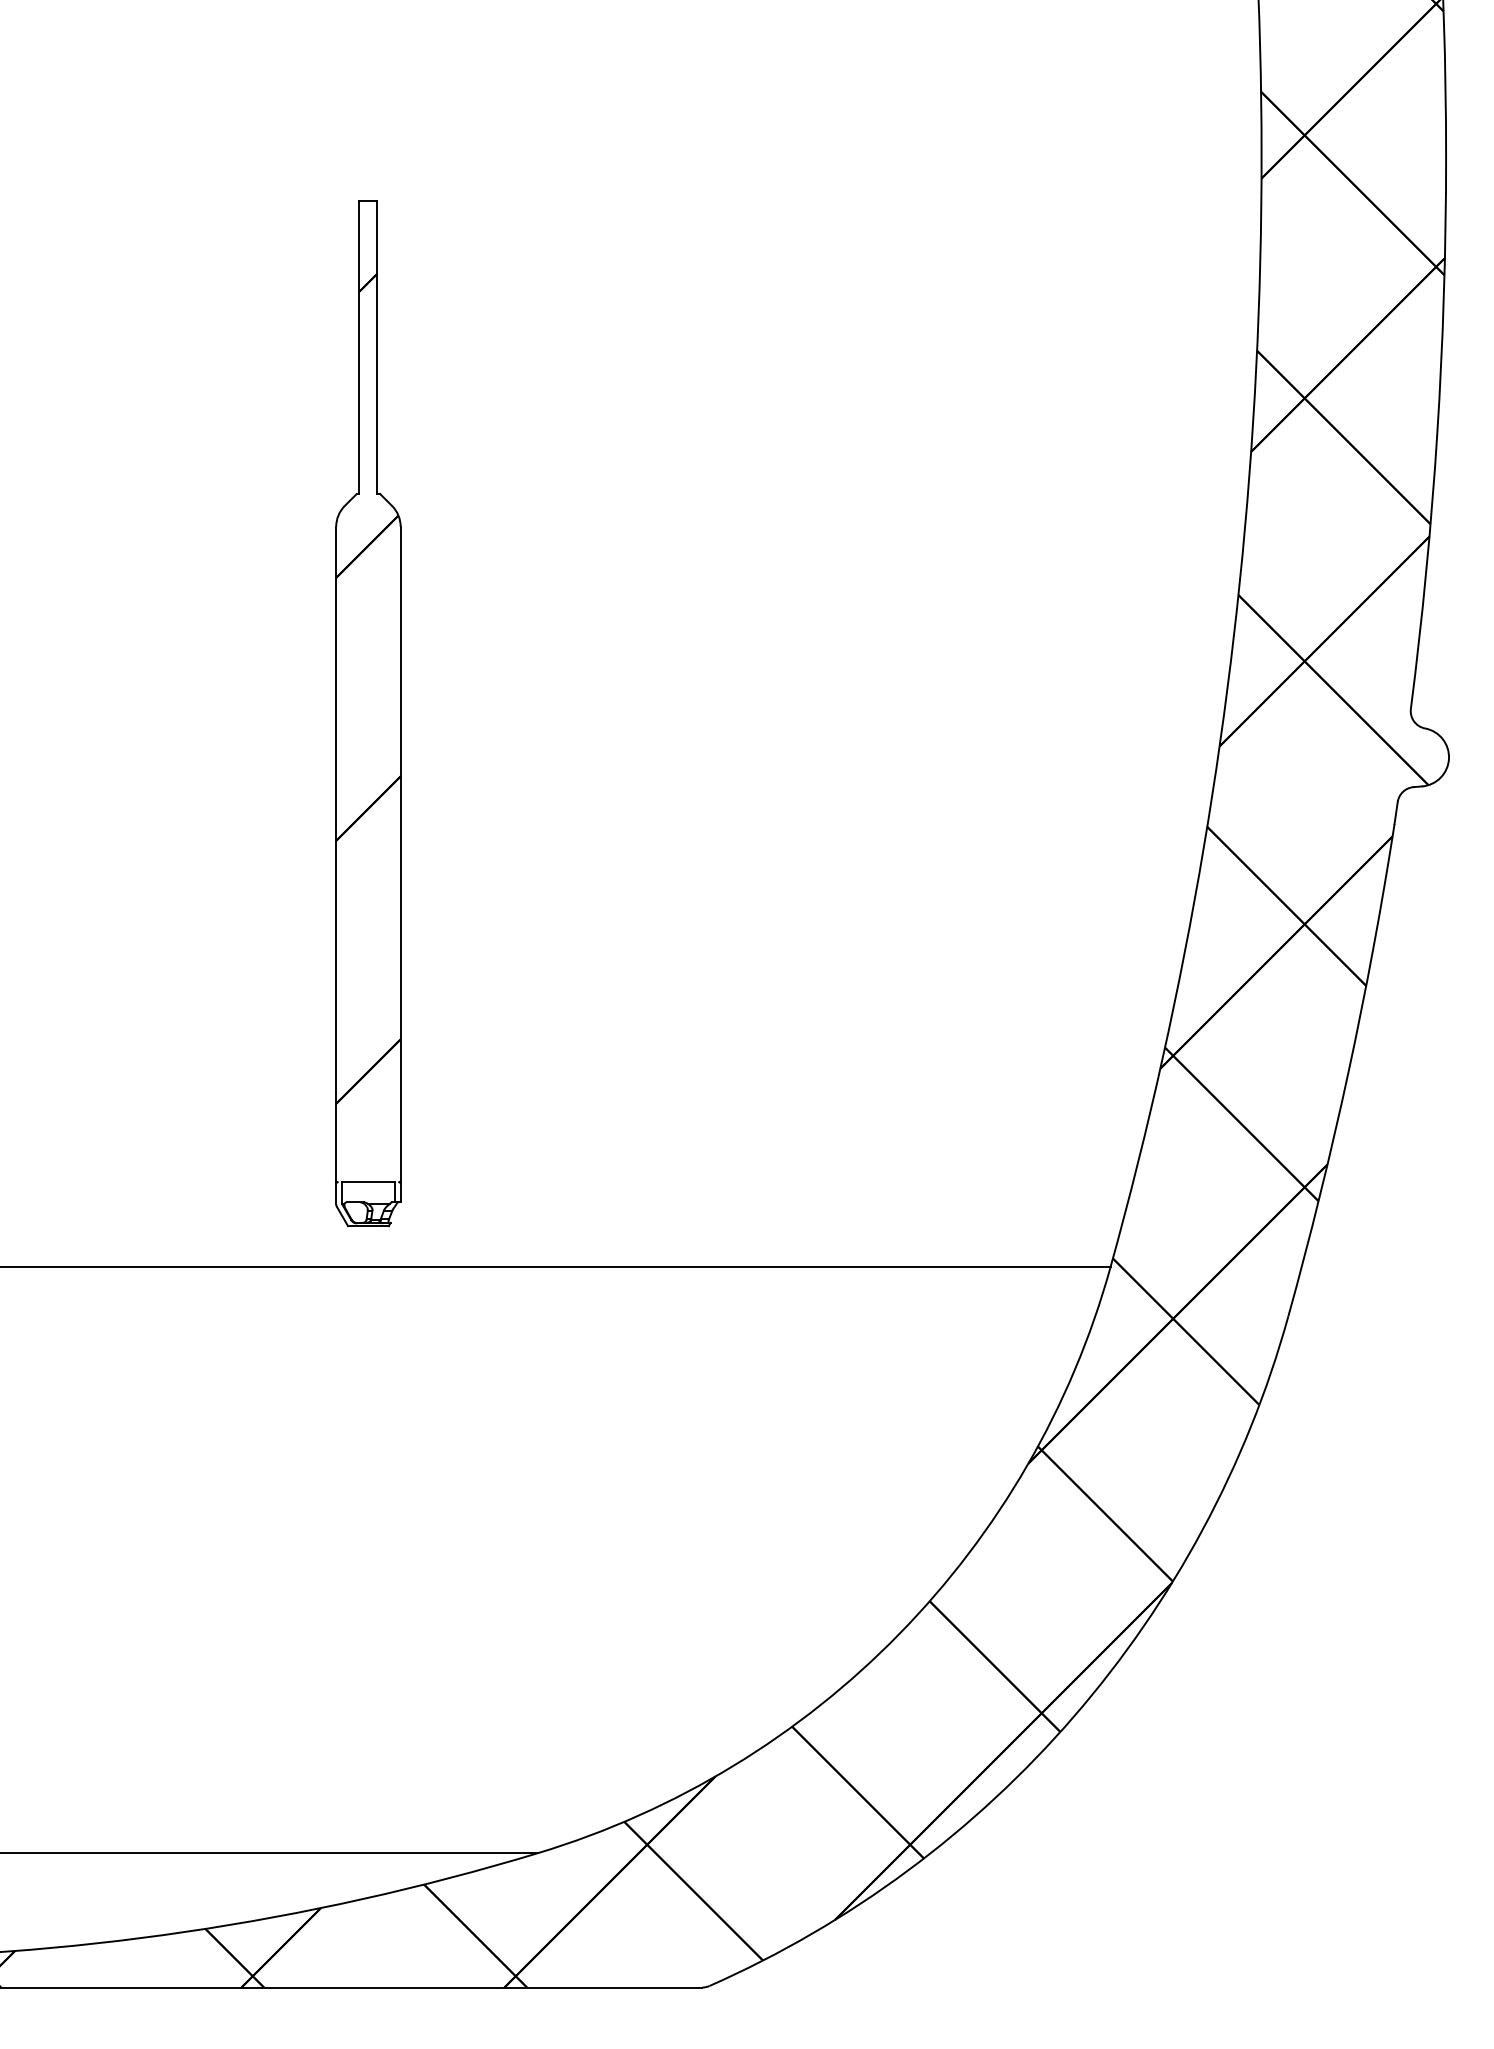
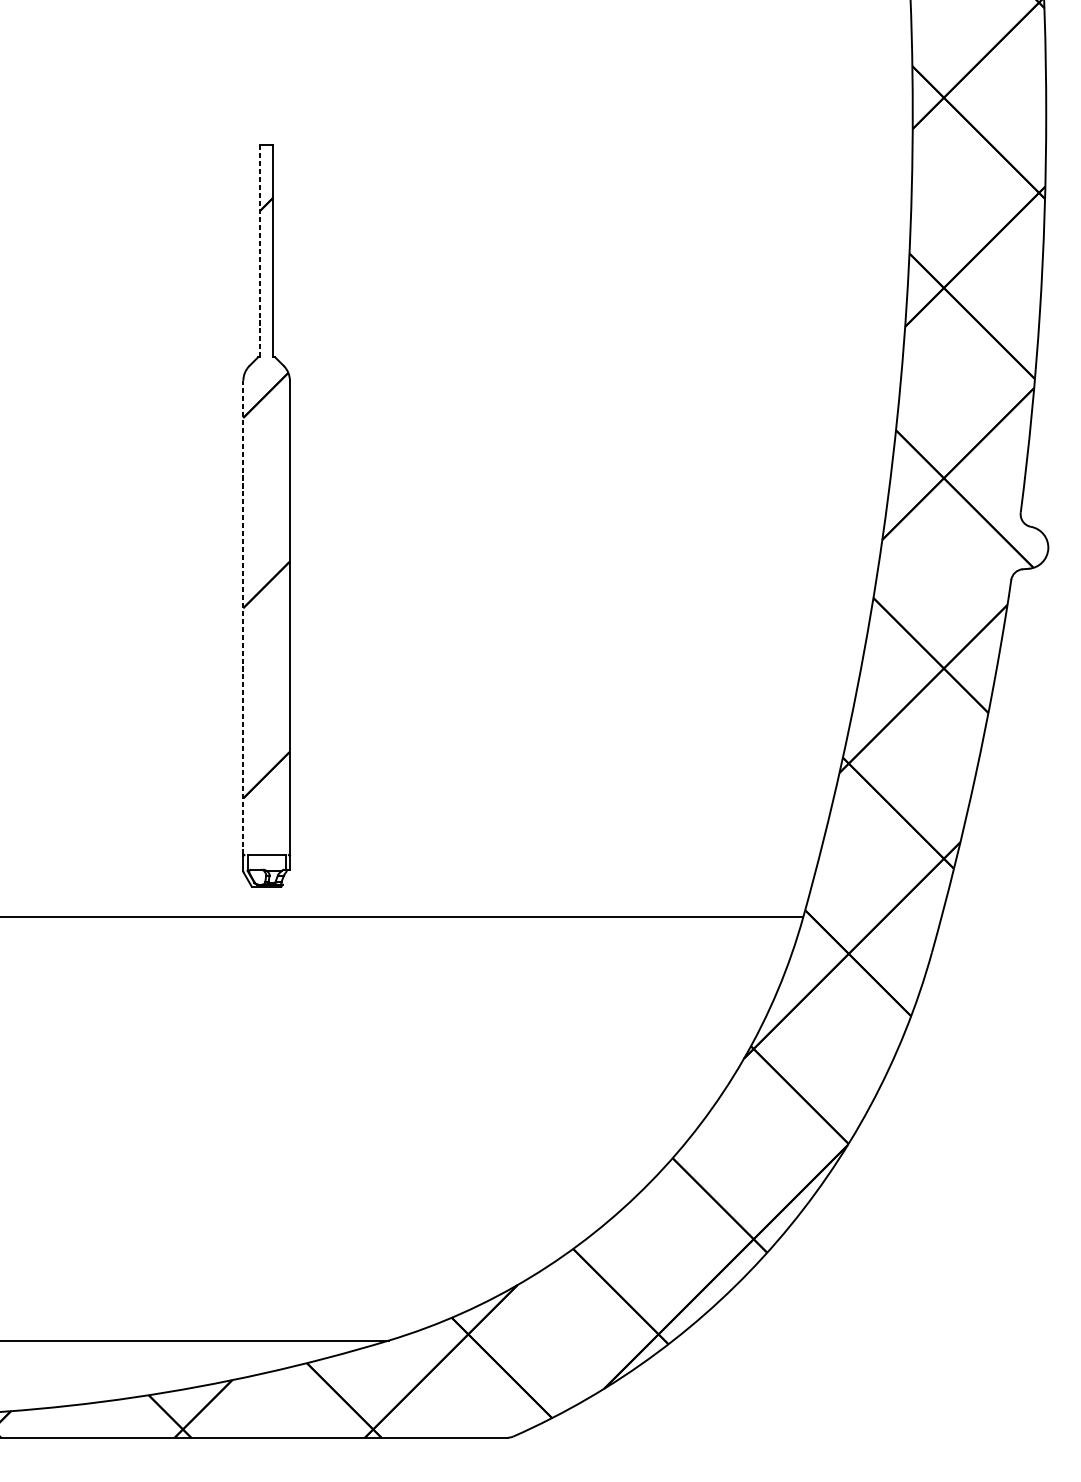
line: (359, 348) -> (260, 251), solid -> dashed
line: (336, 853) -> (243, 617), solid -> dashed

